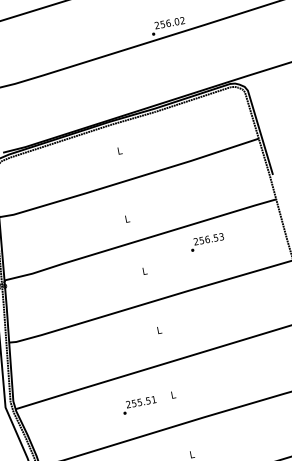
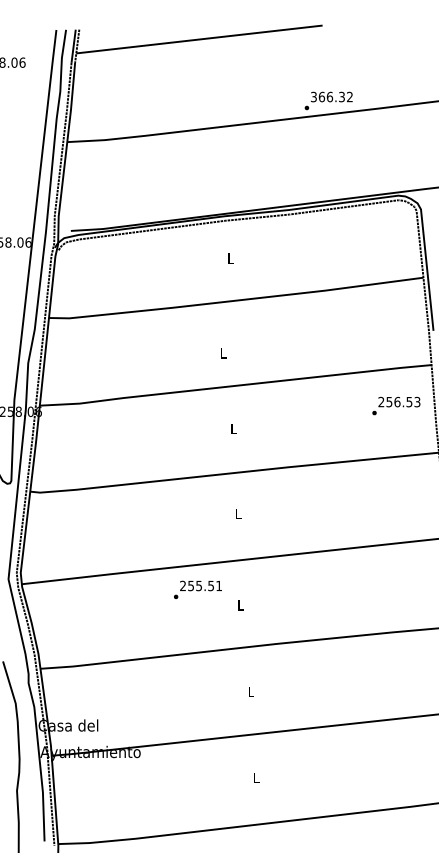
text: (167, 23) -> (328, 96), 256.02 -> 366.32
text: (207, 242) -> (396, 405), moved
text: (139, 405) -> (197, 589), moved

